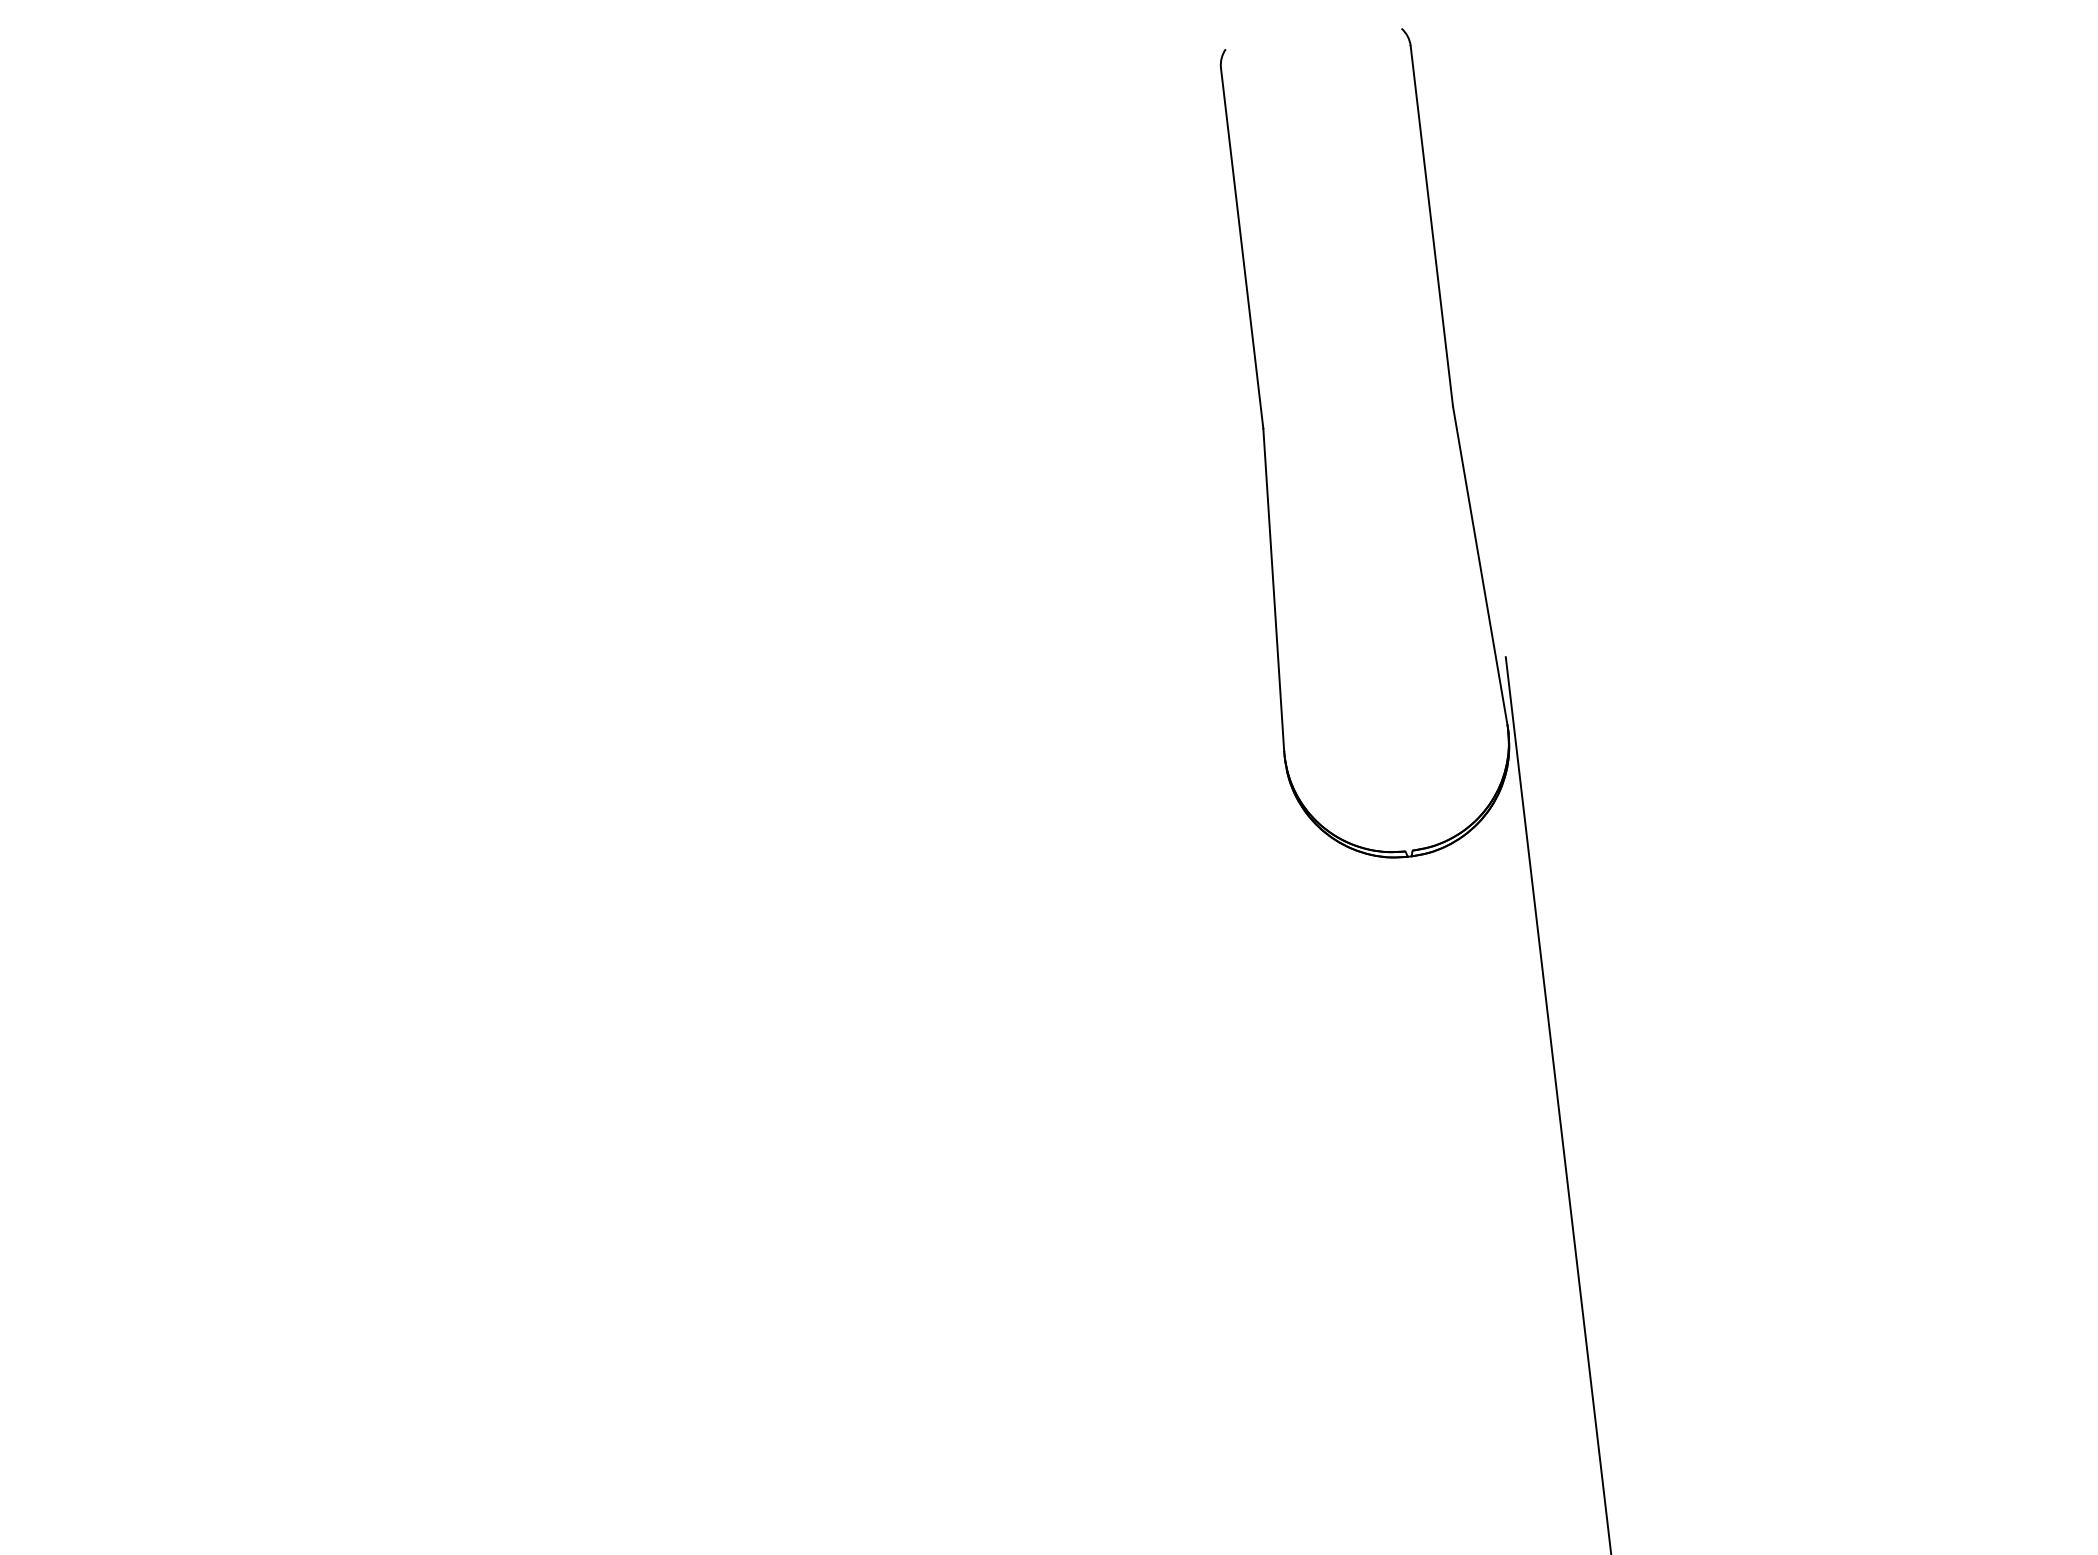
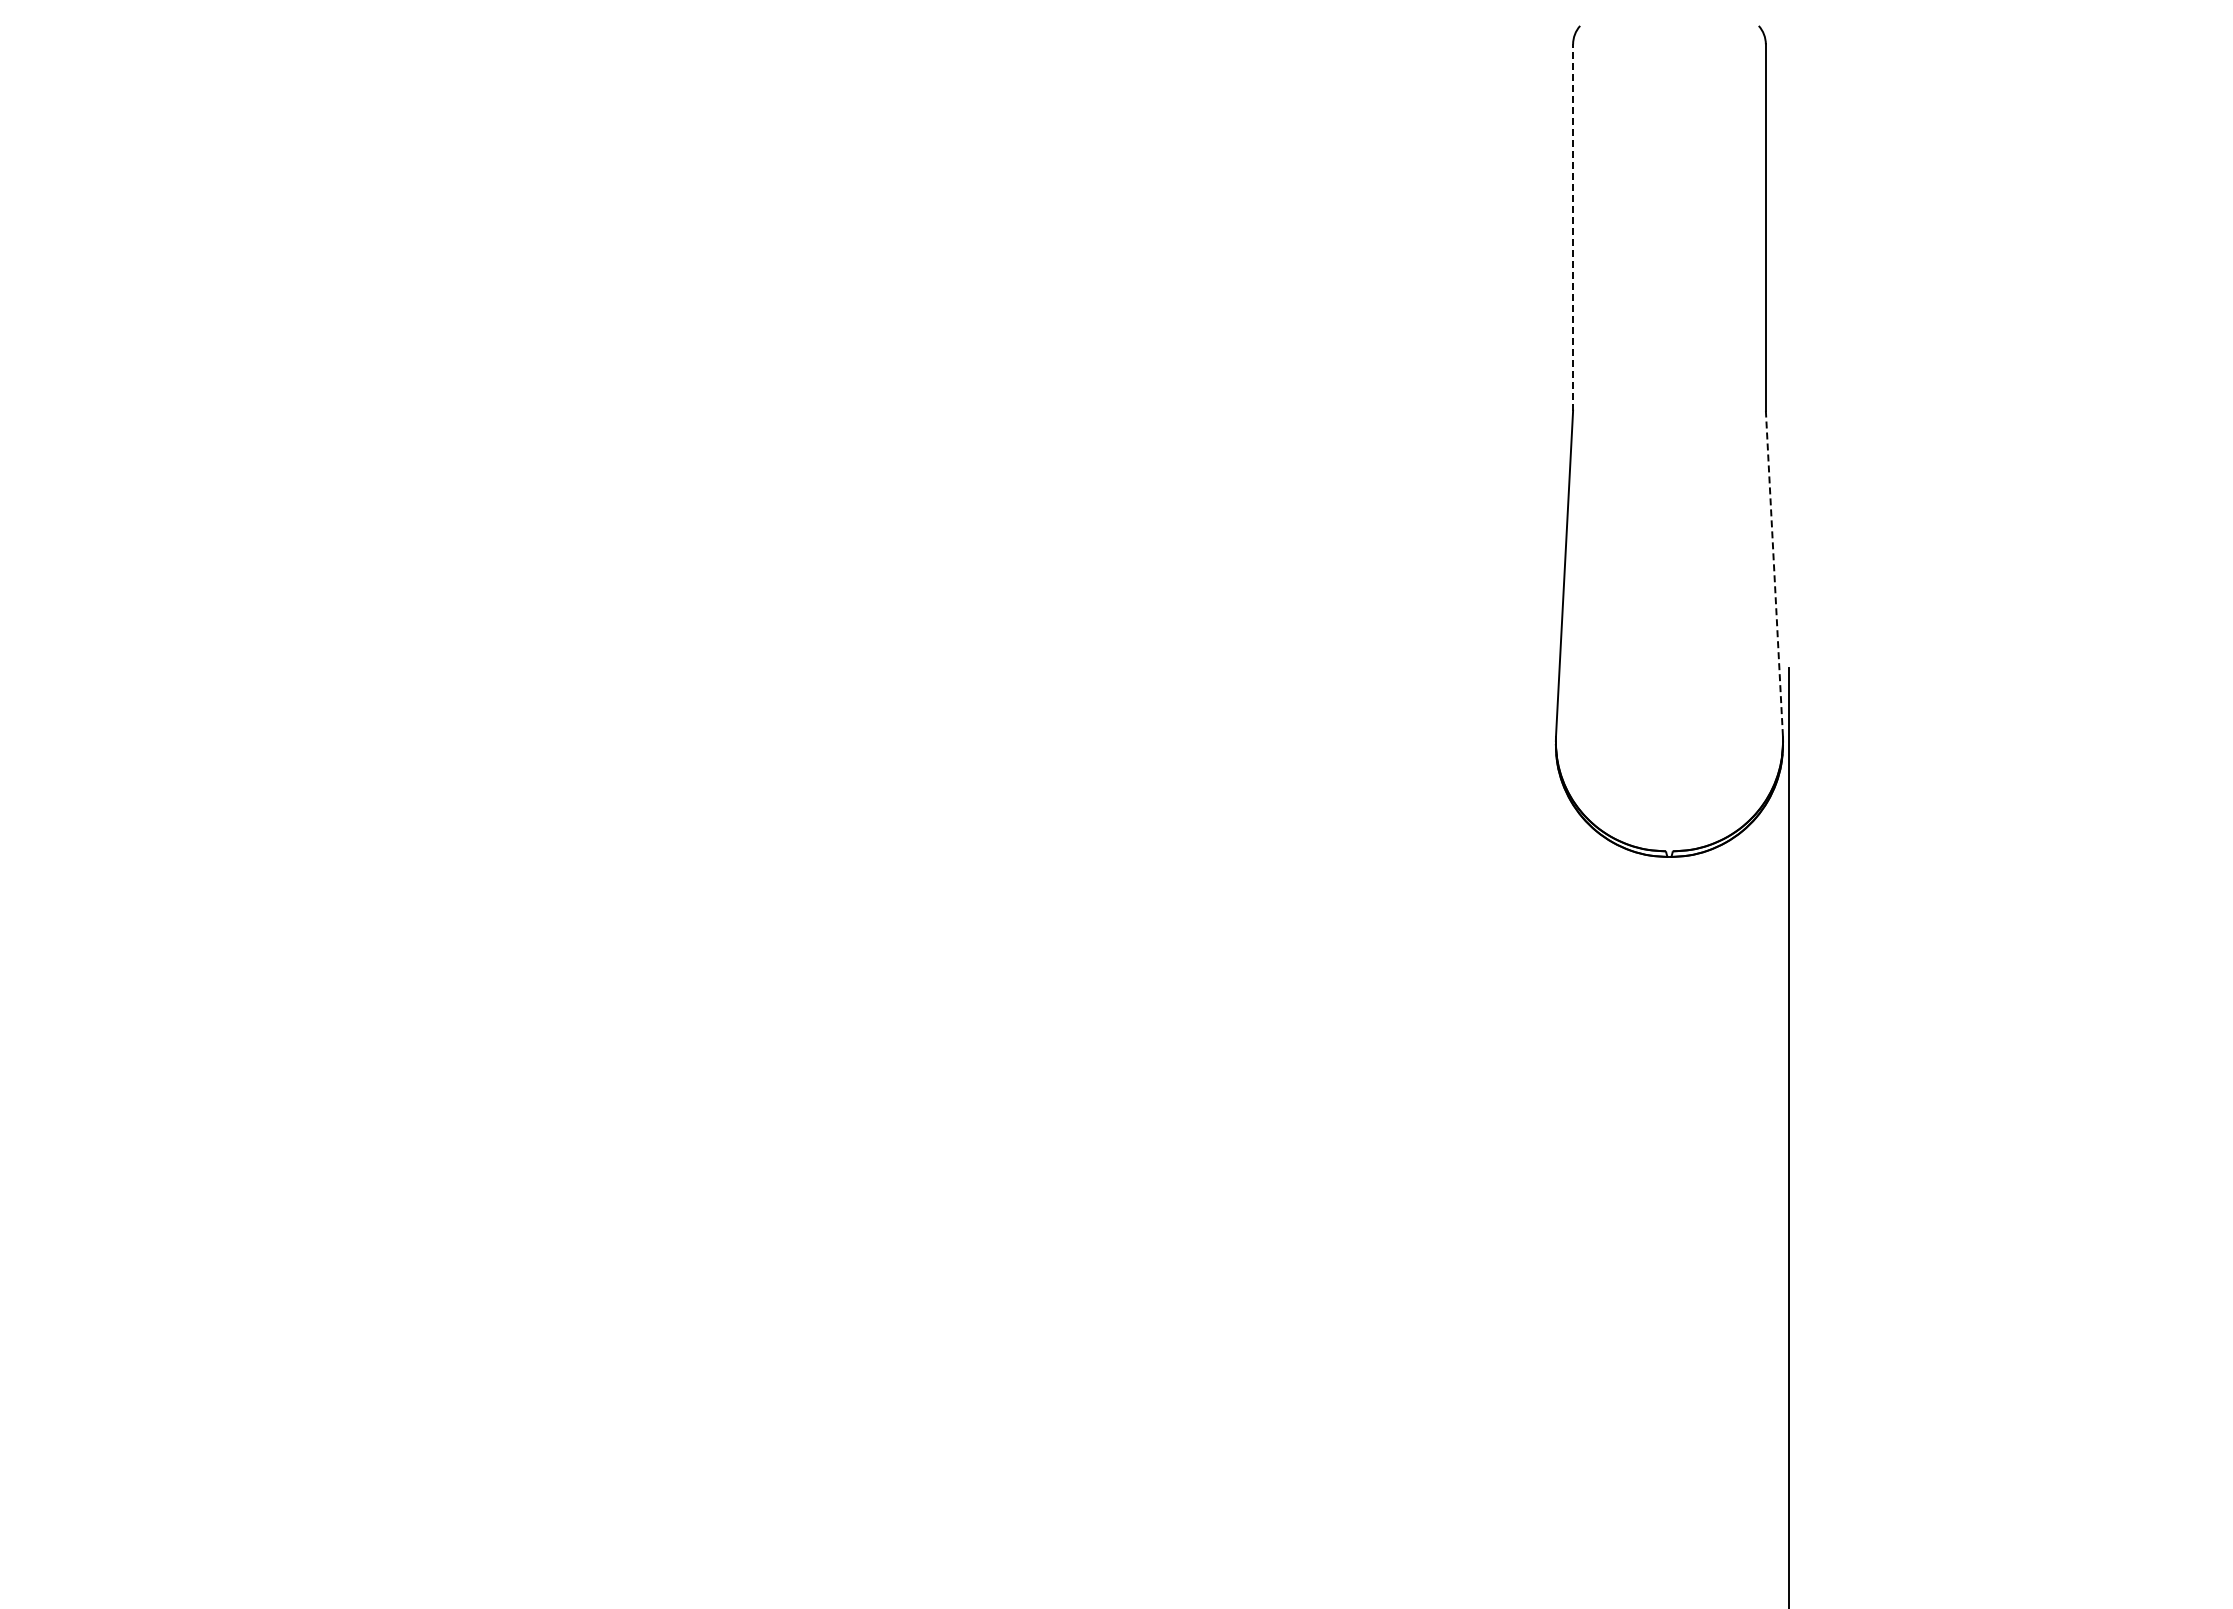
line: (1242, 248) -> (1573, 227), solid -> dashed
line: (1480, 565) -> (1774, 573), solid -> dashed

